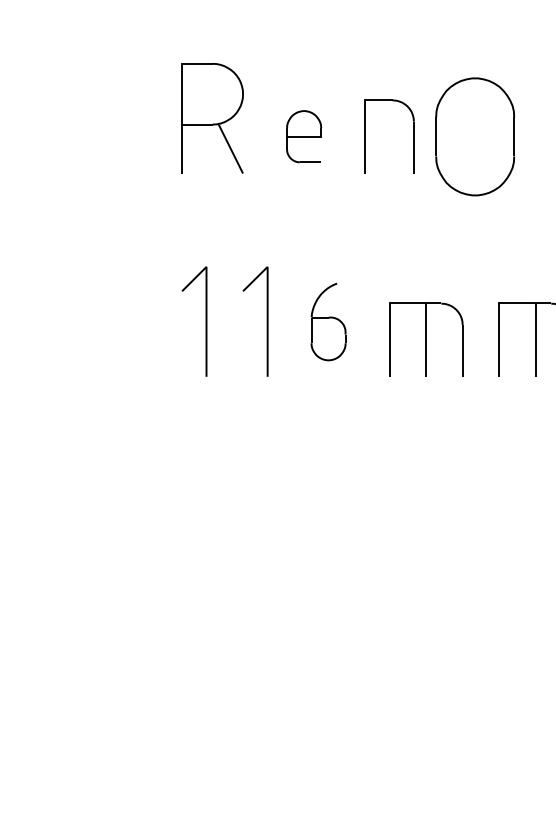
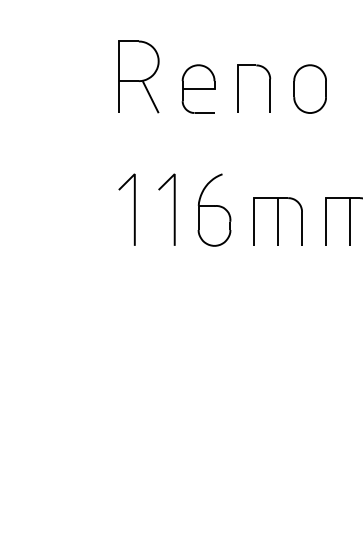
part: (304, 135) -> (198, 88), size x1.43
part: (474, 135) -> (309, 88), size x0.62
part: (328, 321) -> (214, 209), size x1.43

